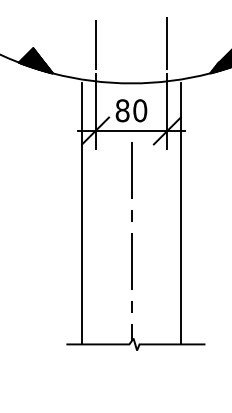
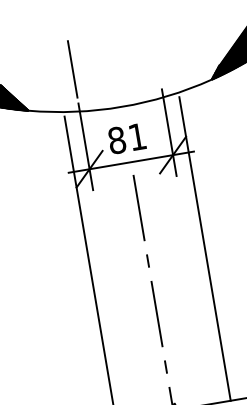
line: (167, 43) -> (156, 53), removed
text: (140, 110) -> (137, 136), 80 -> 81

